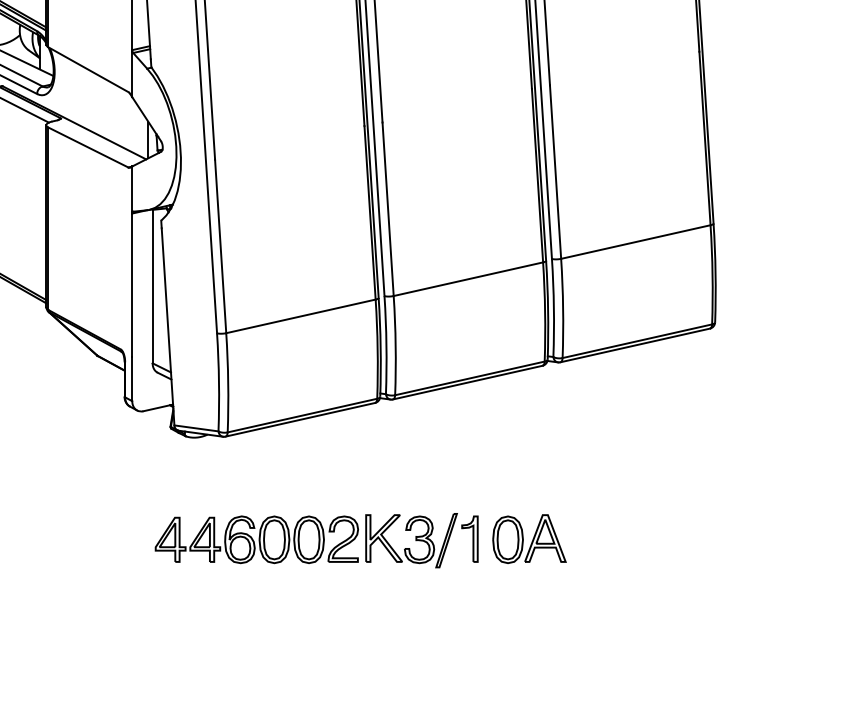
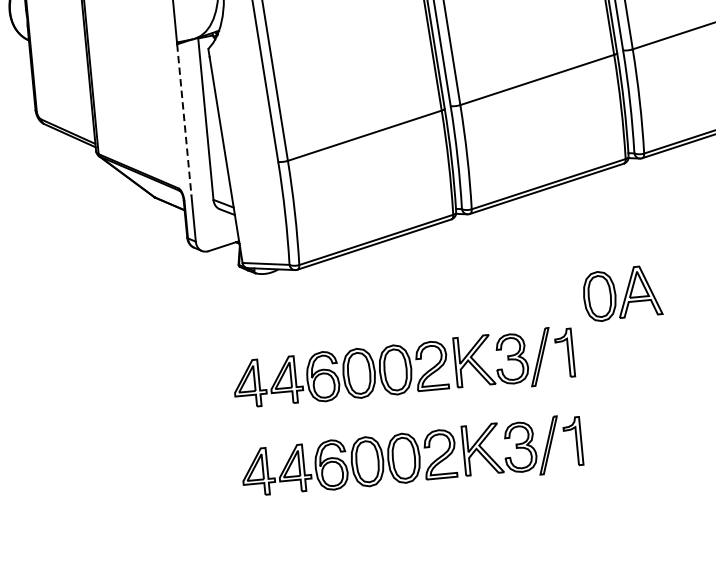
line: (132, 285) -> (184, 119), solid -> dashed
part: (529, 538) -> (622, 292), moved
part: (316, 624) -> (411, 458), added

